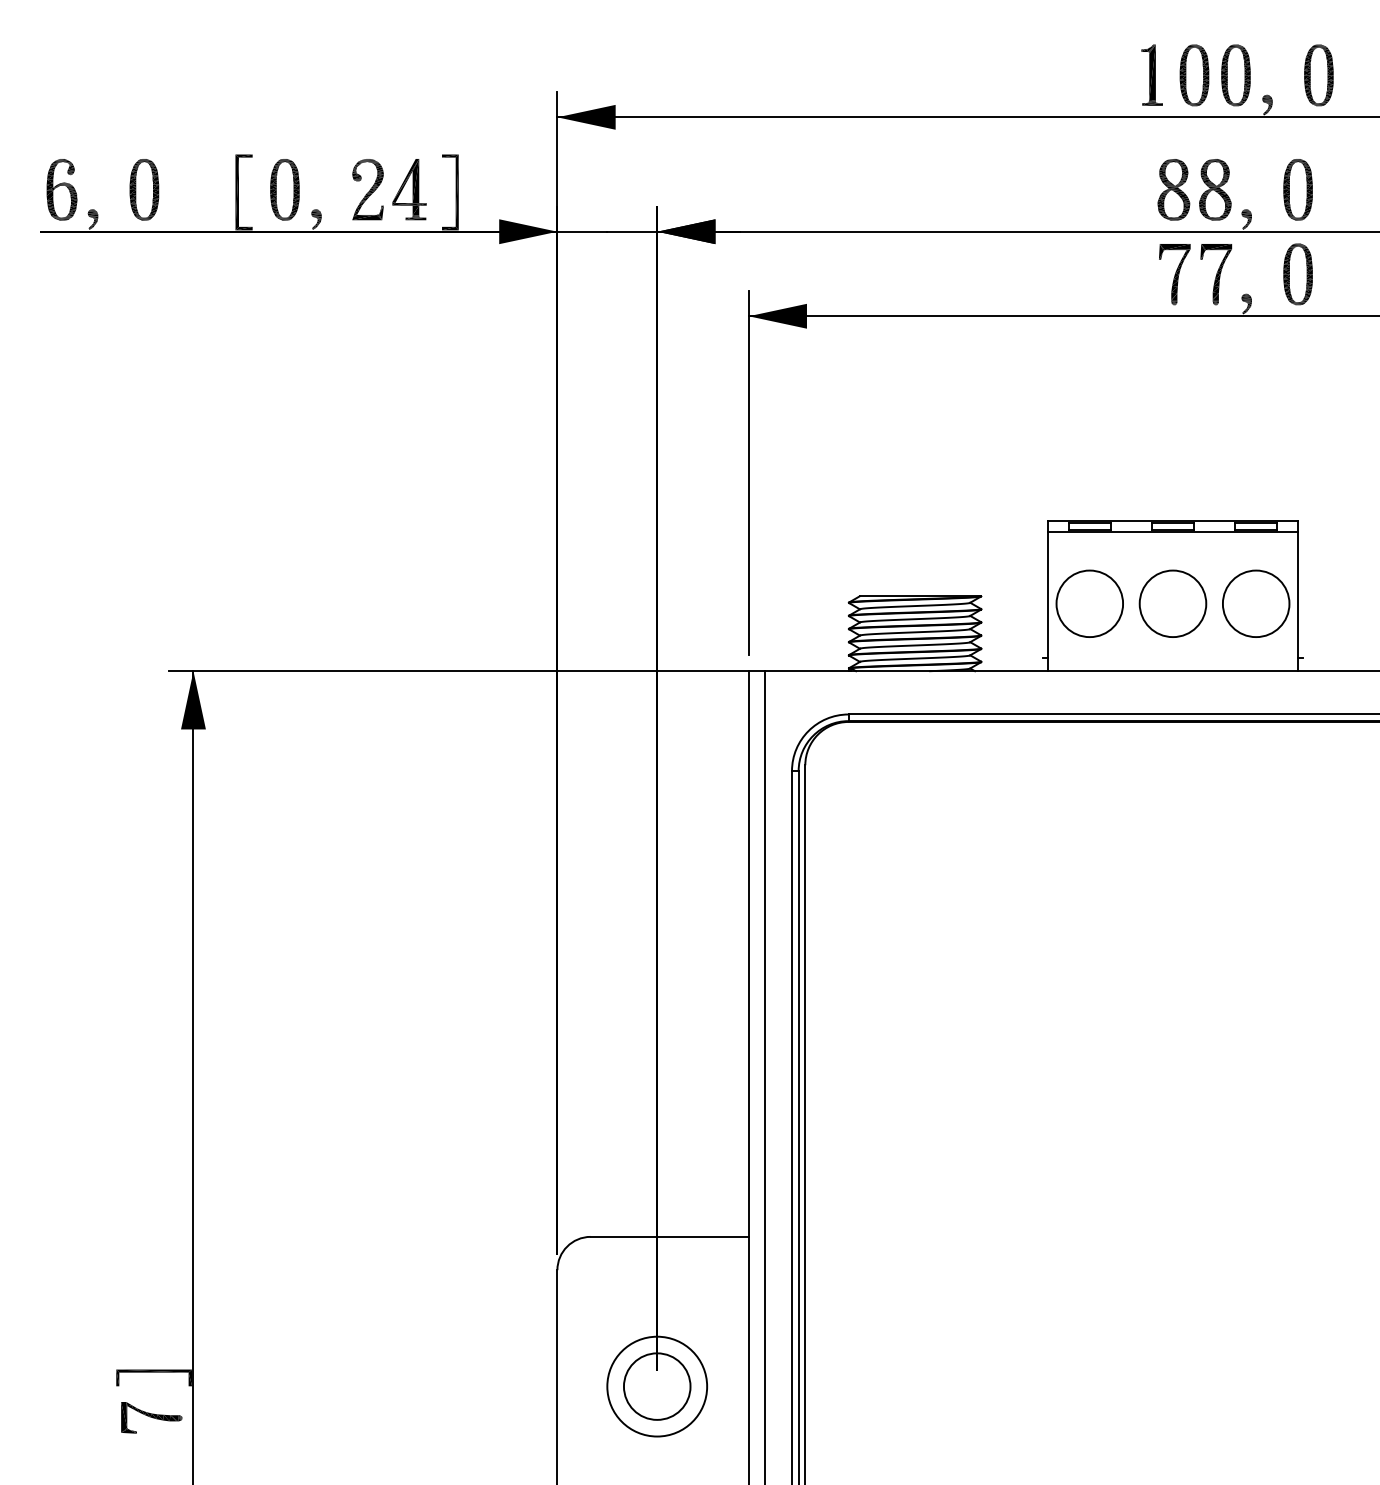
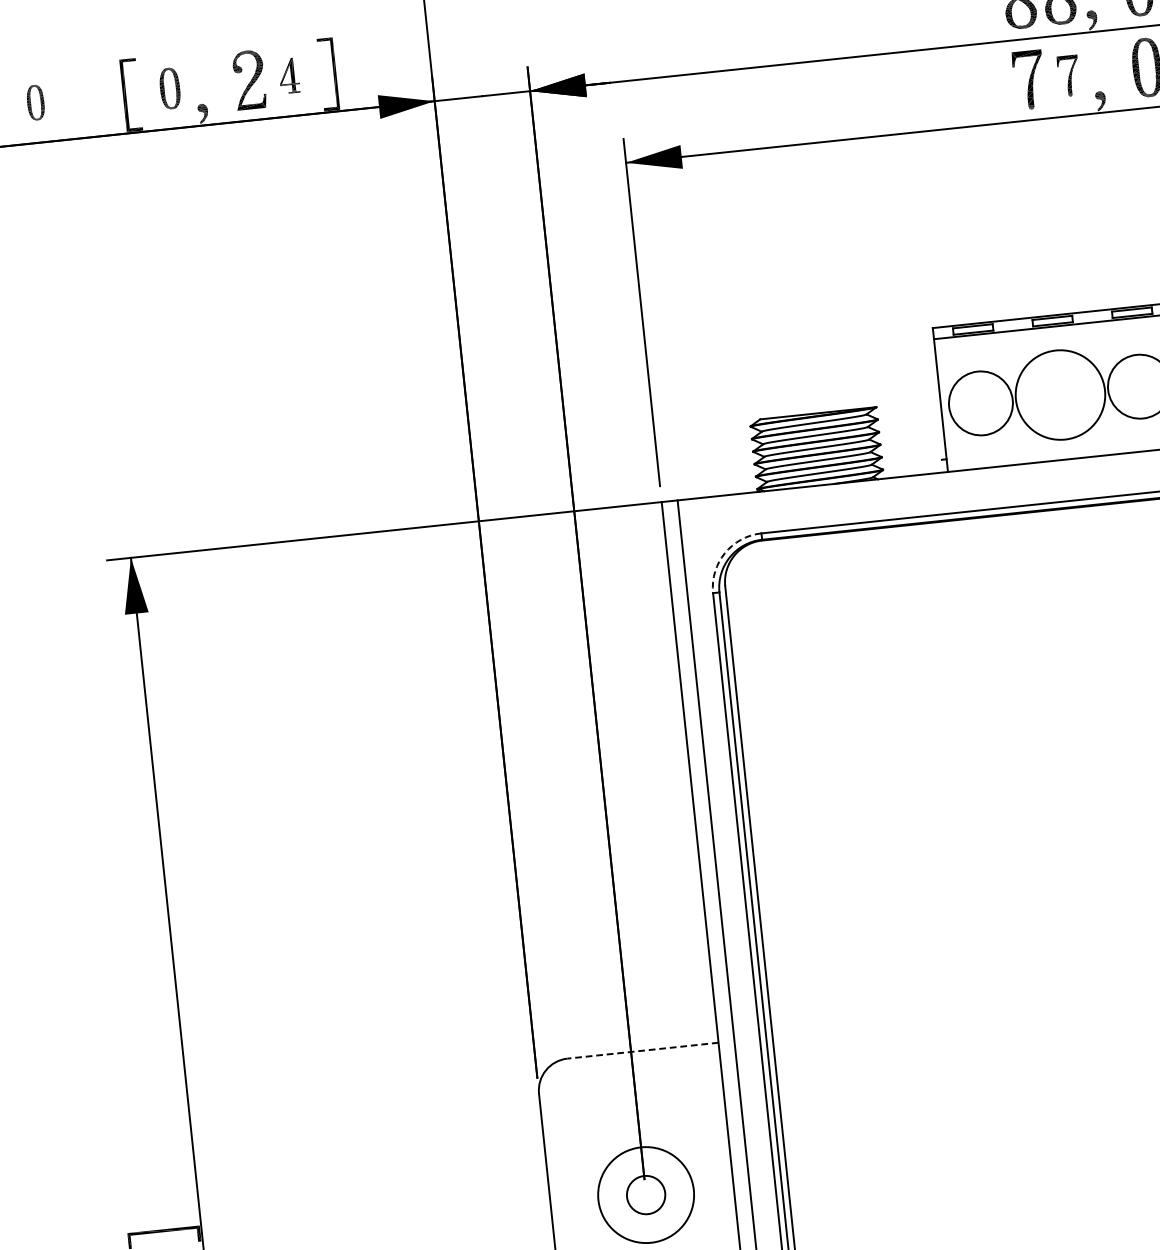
part: (144, 189) -> (35, 102), size x0.6
part: (284, 189) -> (169, 88), size x0.7
part: (409, 189) -> (289, 75), size x0.6
part: (1216, 274) -> (1068, 75), size x0.7
circle: (1172, 603) -> (1059, 394), size x1.4
arc: (808, 731) -> (724, 553), solid -> dashed
line: (669, 1236) -> (642, 1050), solid -> dashed
circle: (656, 1386) -> (645, 1195), size x0.6

